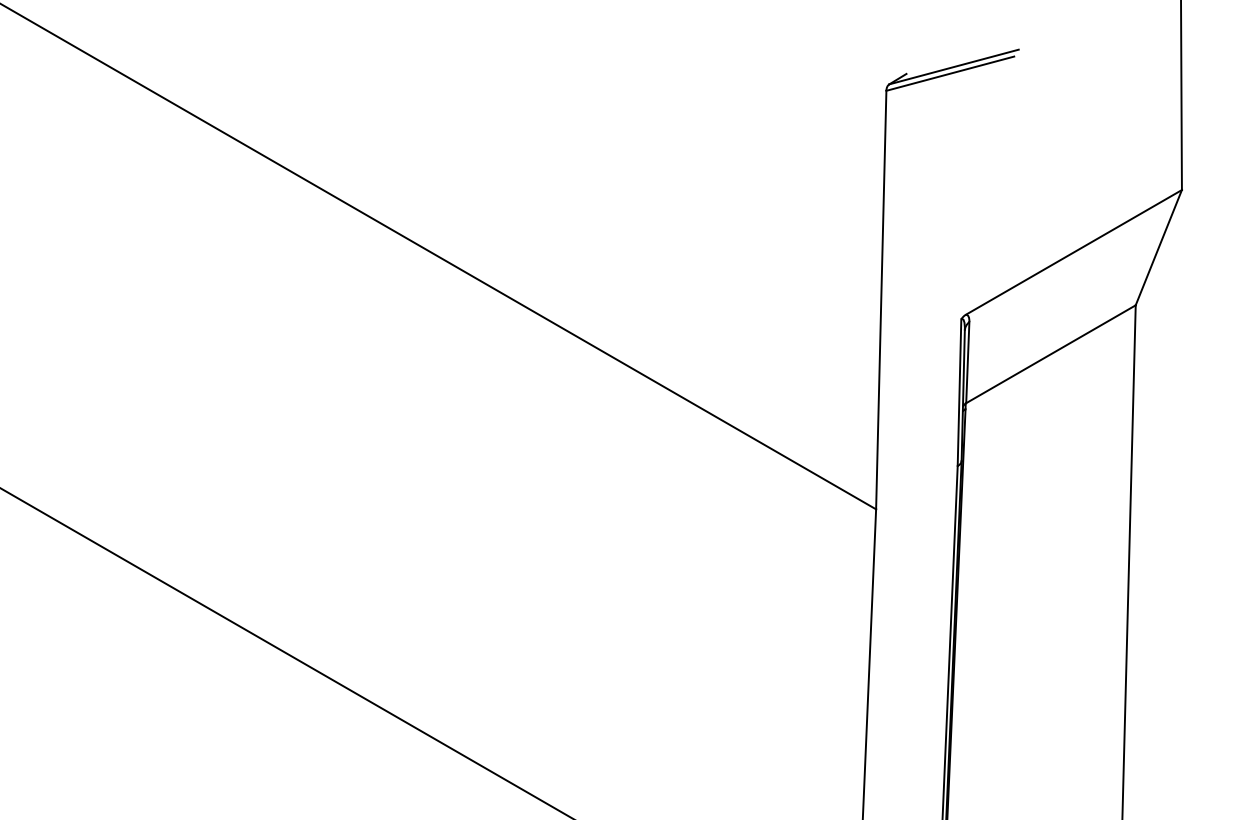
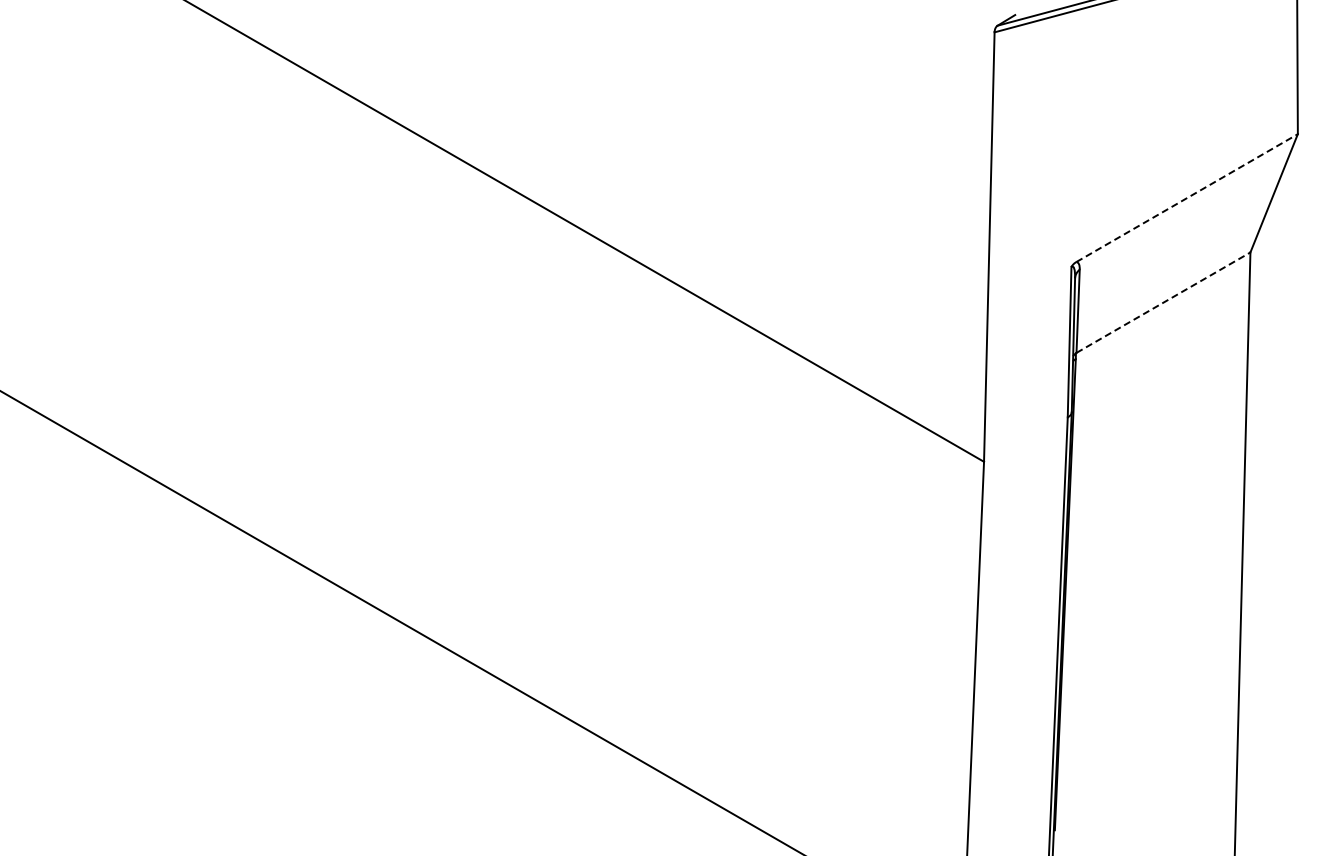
line: (1074, 252) -> (1187, 198), solid -> dashed
line: (1051, 354) -> (1163, 302), solid -> dashed

